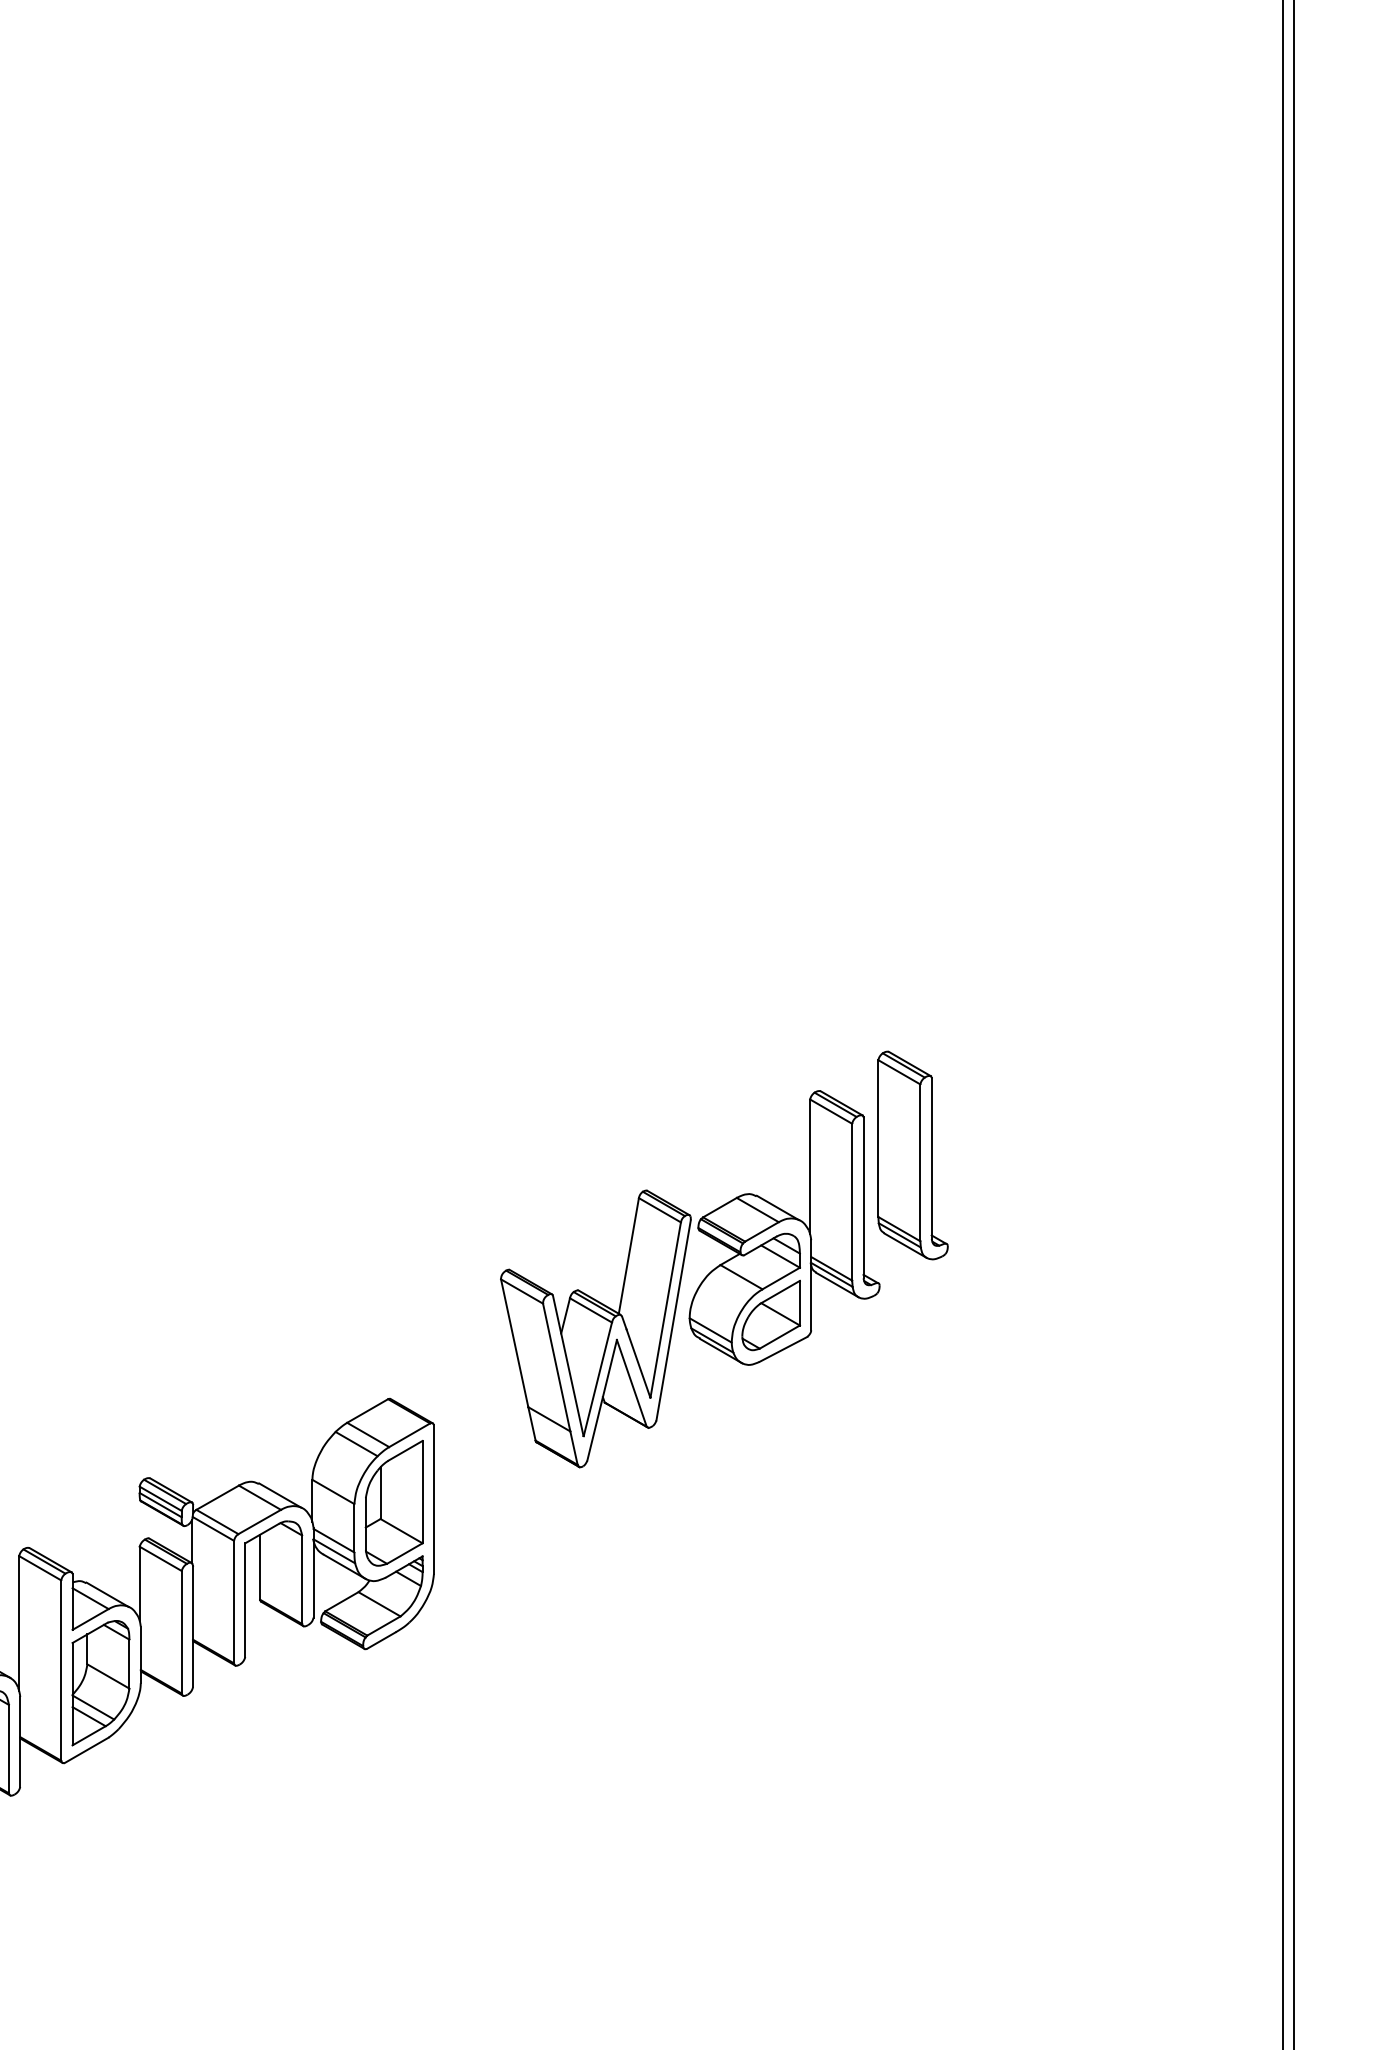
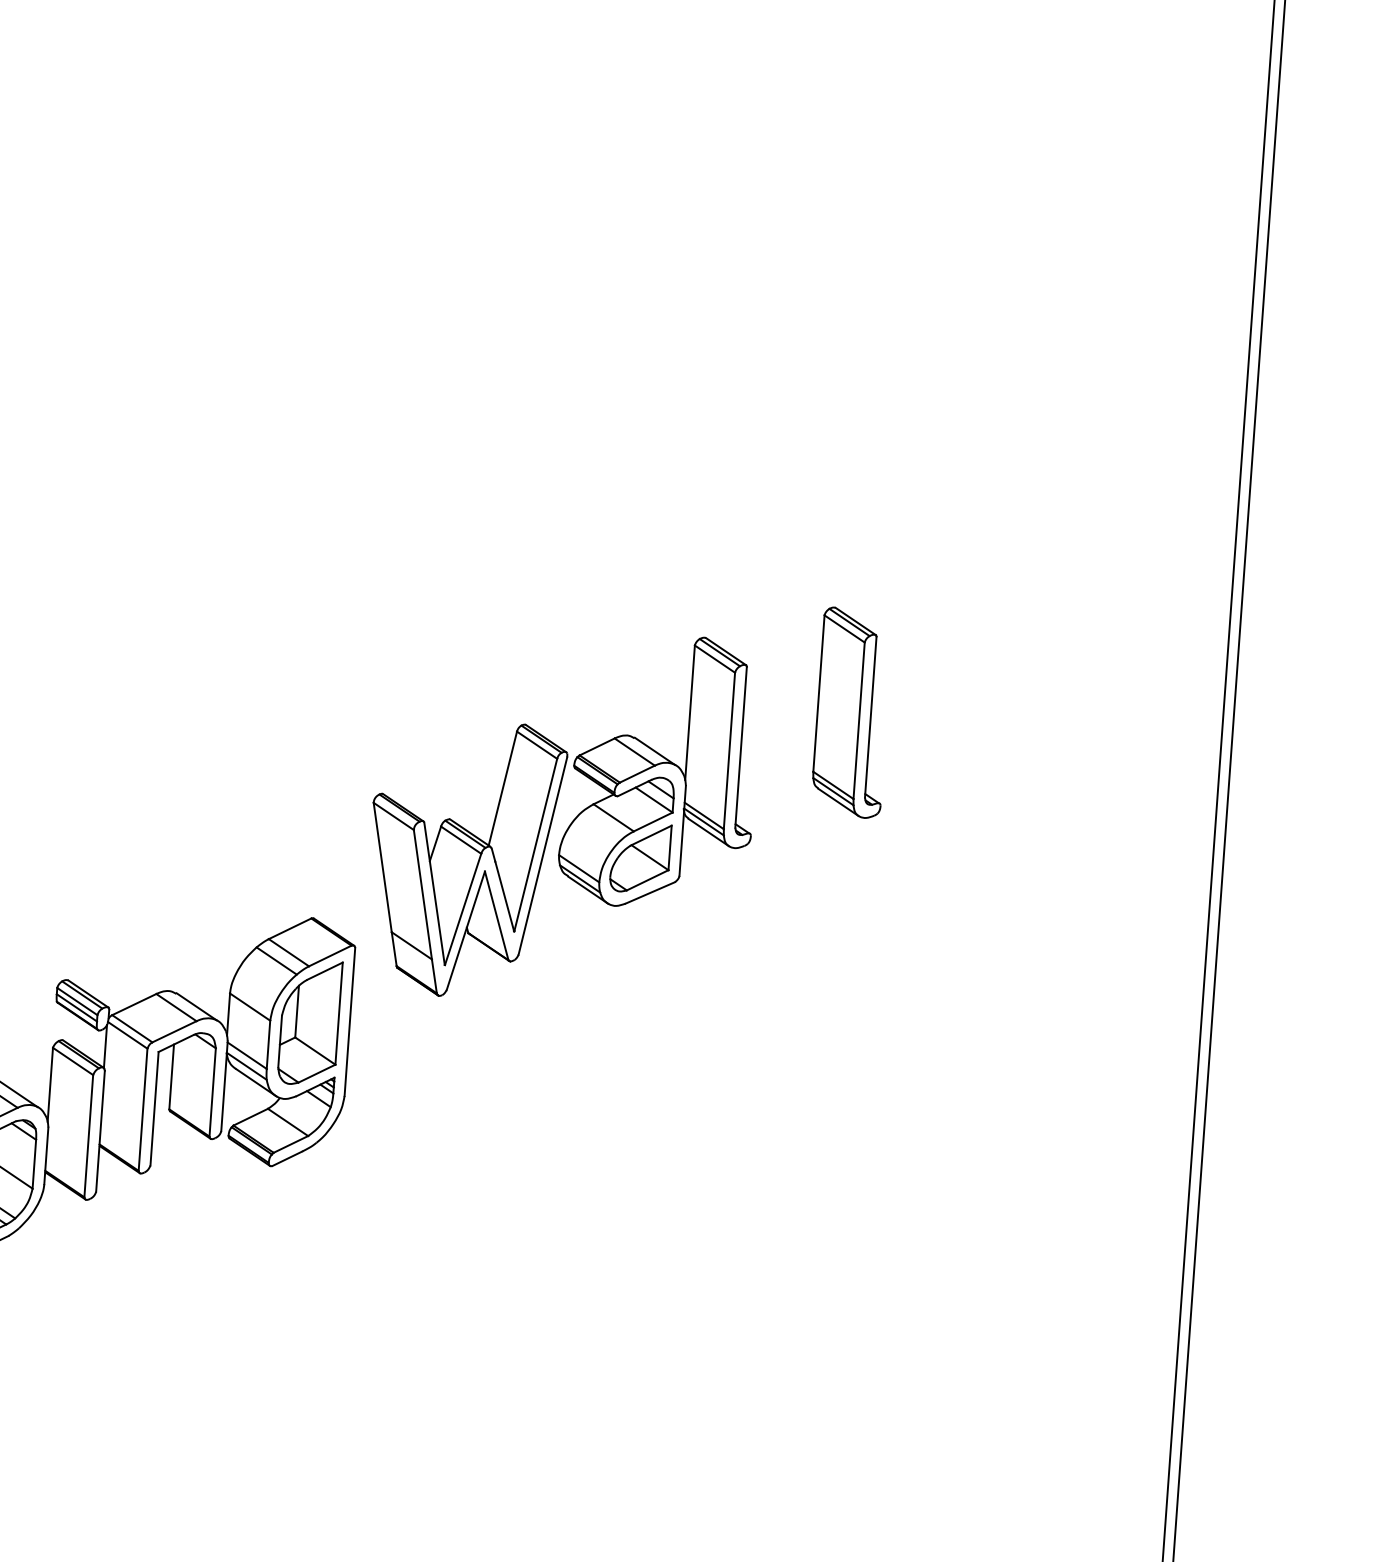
part: (682, 1276) -> (554, 812), moved

